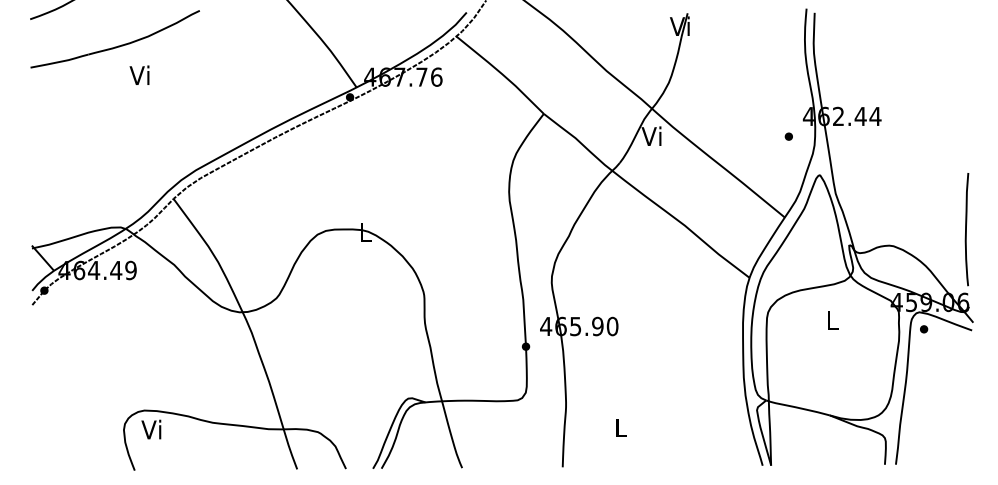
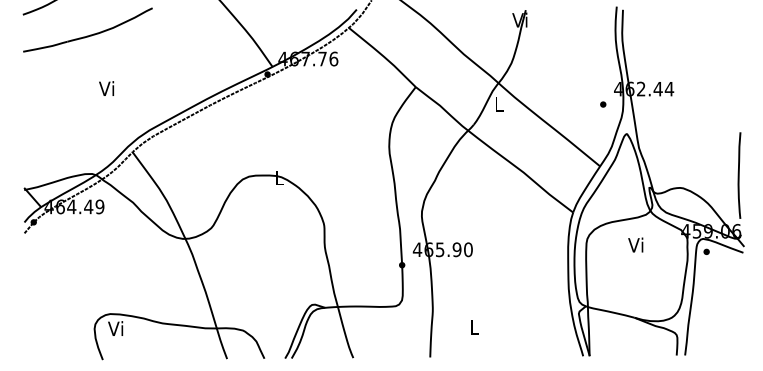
text: (139, 75) -> (106, 88), moved
text: (650, 135) -> (497, 103), Vi -> L
text: (831, 319) -> (635, 244), L -> Vi

